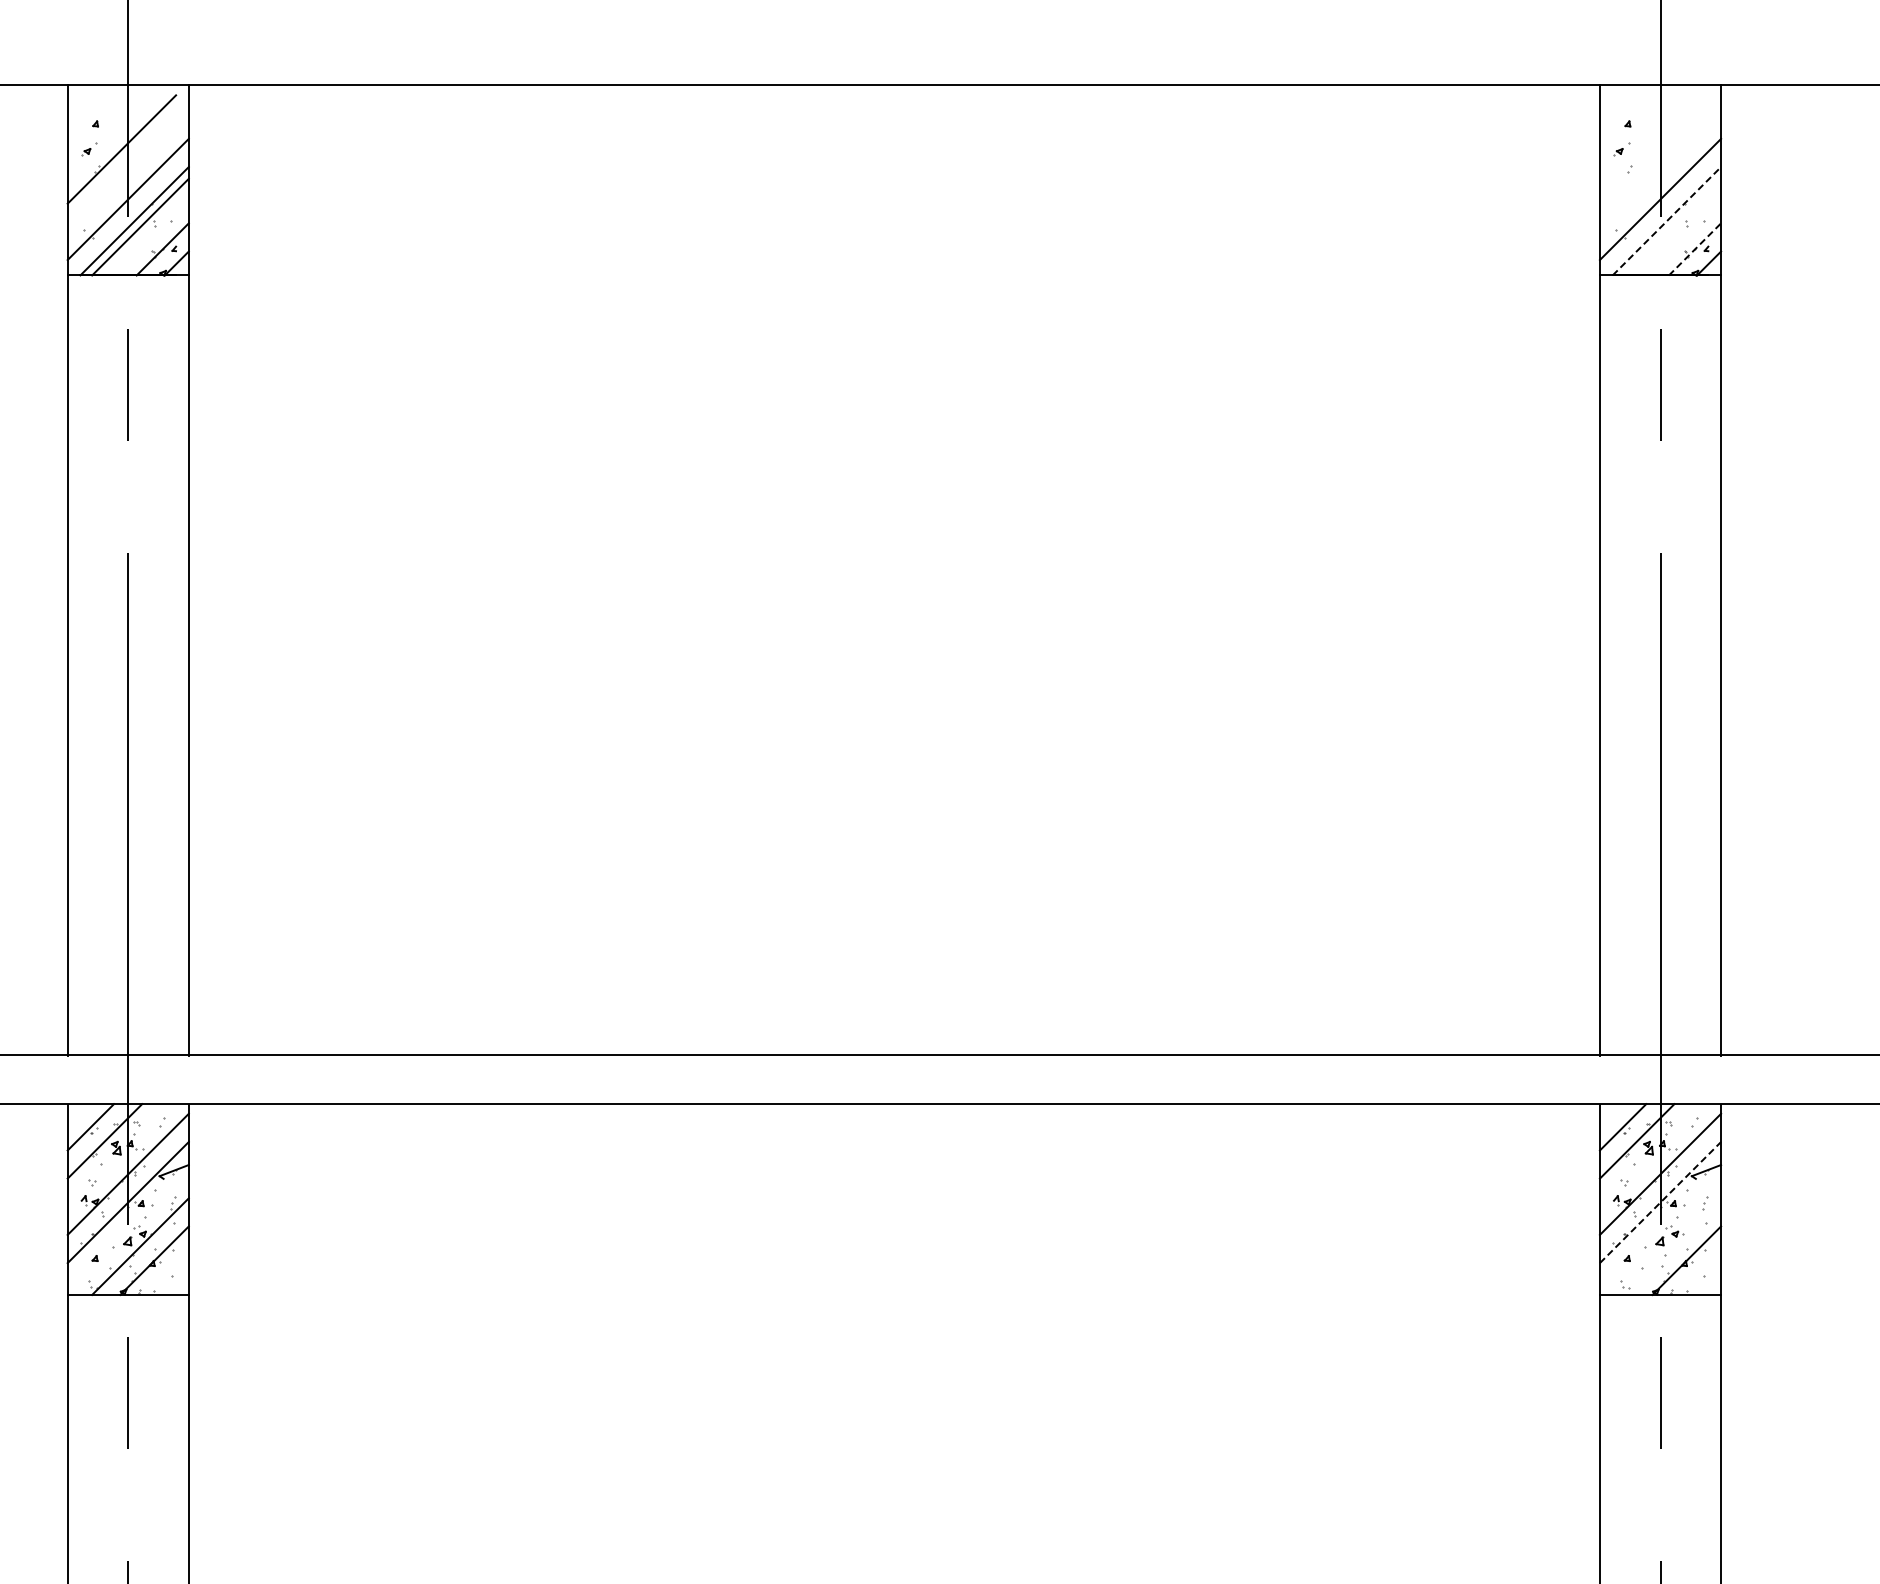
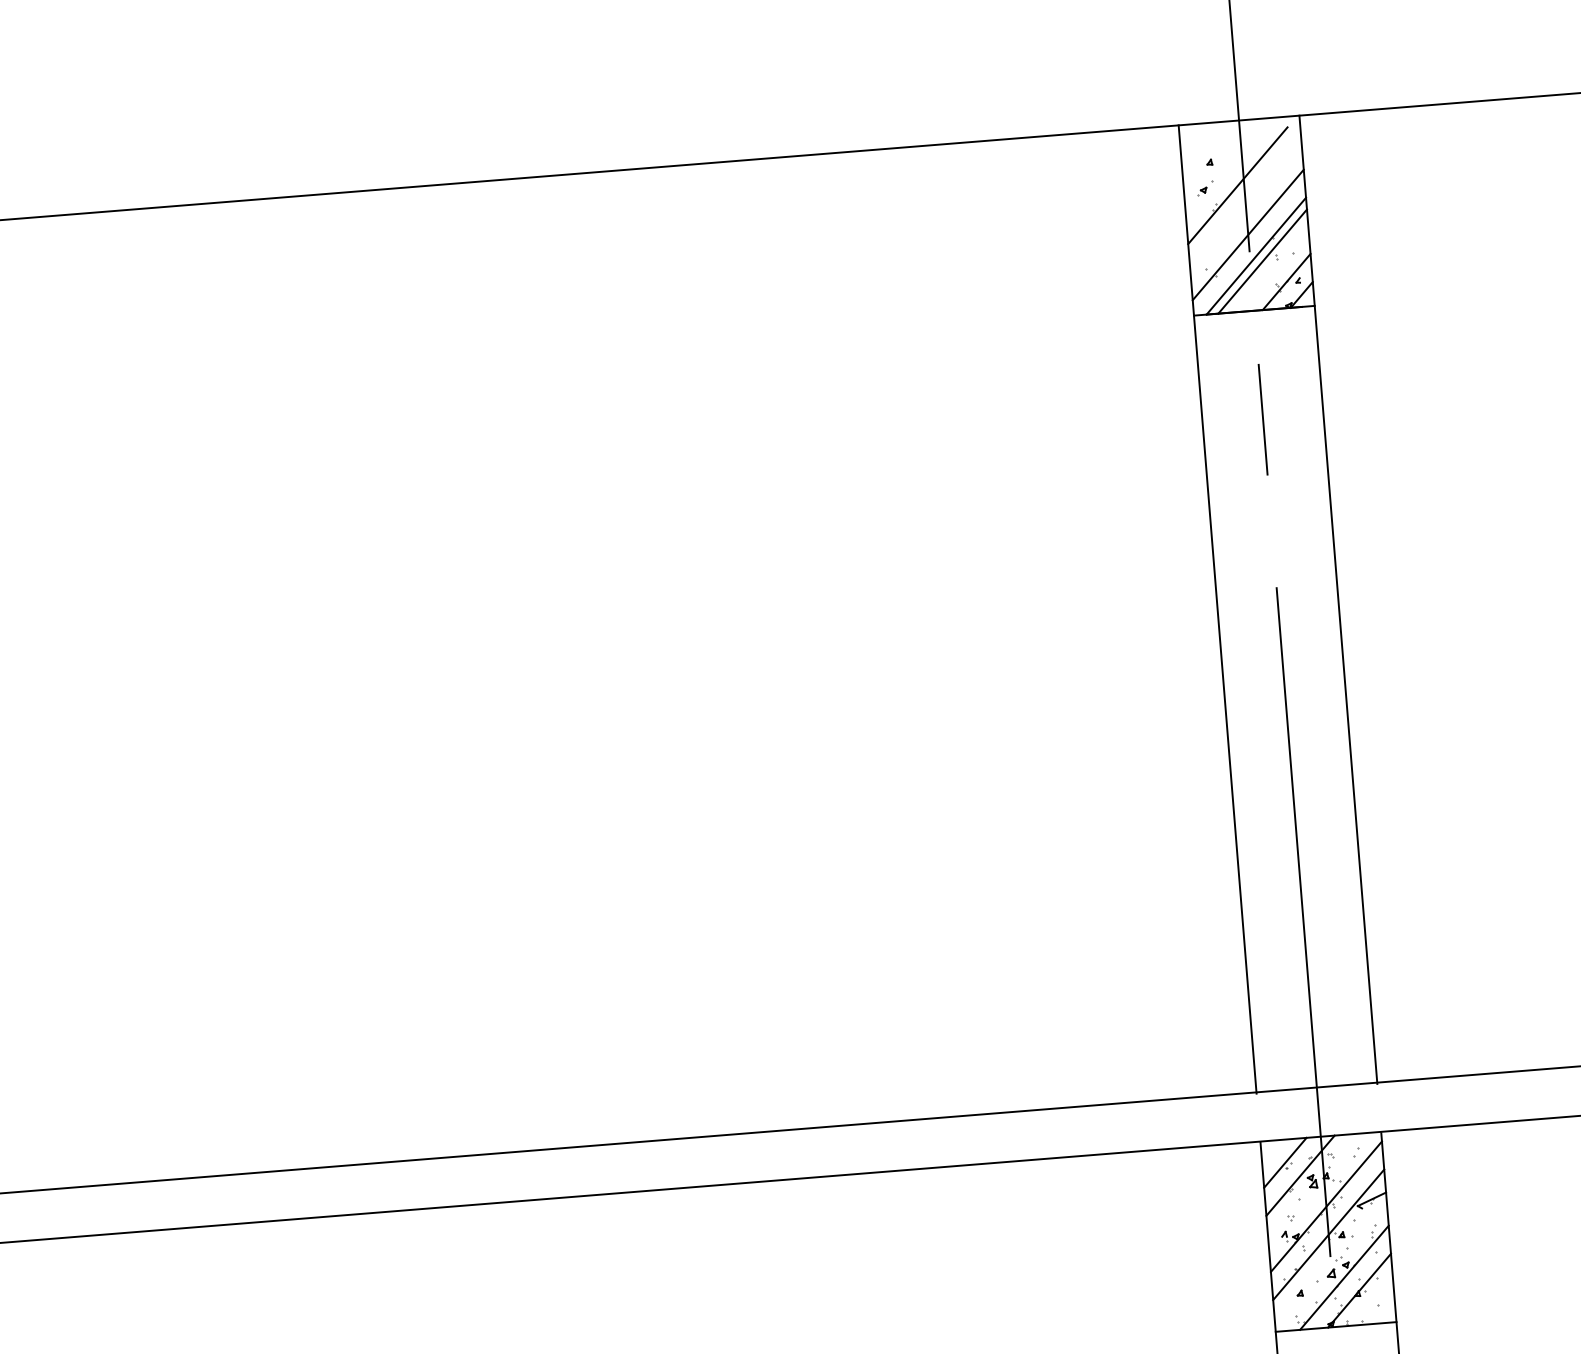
line: (1653, 149) -> (1237, 185), added
line: (1666, 221) -> (1255, 256), dashed -> solid
line: (1672, 226) -> (1262, 260), added
line: (1695, 249) -> (1287, 282), dashed -> solid
line: (1660, 1202) -> (1328, 1234), dashed -> solid
line: (1672, 1246) -> (1344, 1277), added

